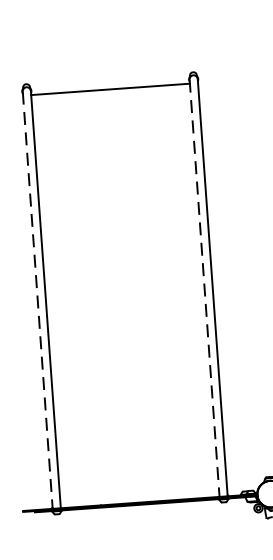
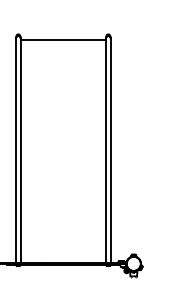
line: (205, 287) -> (106, 150), dashed -> solid
line: (38, 299) -> (16, 150), dashed -> solid

